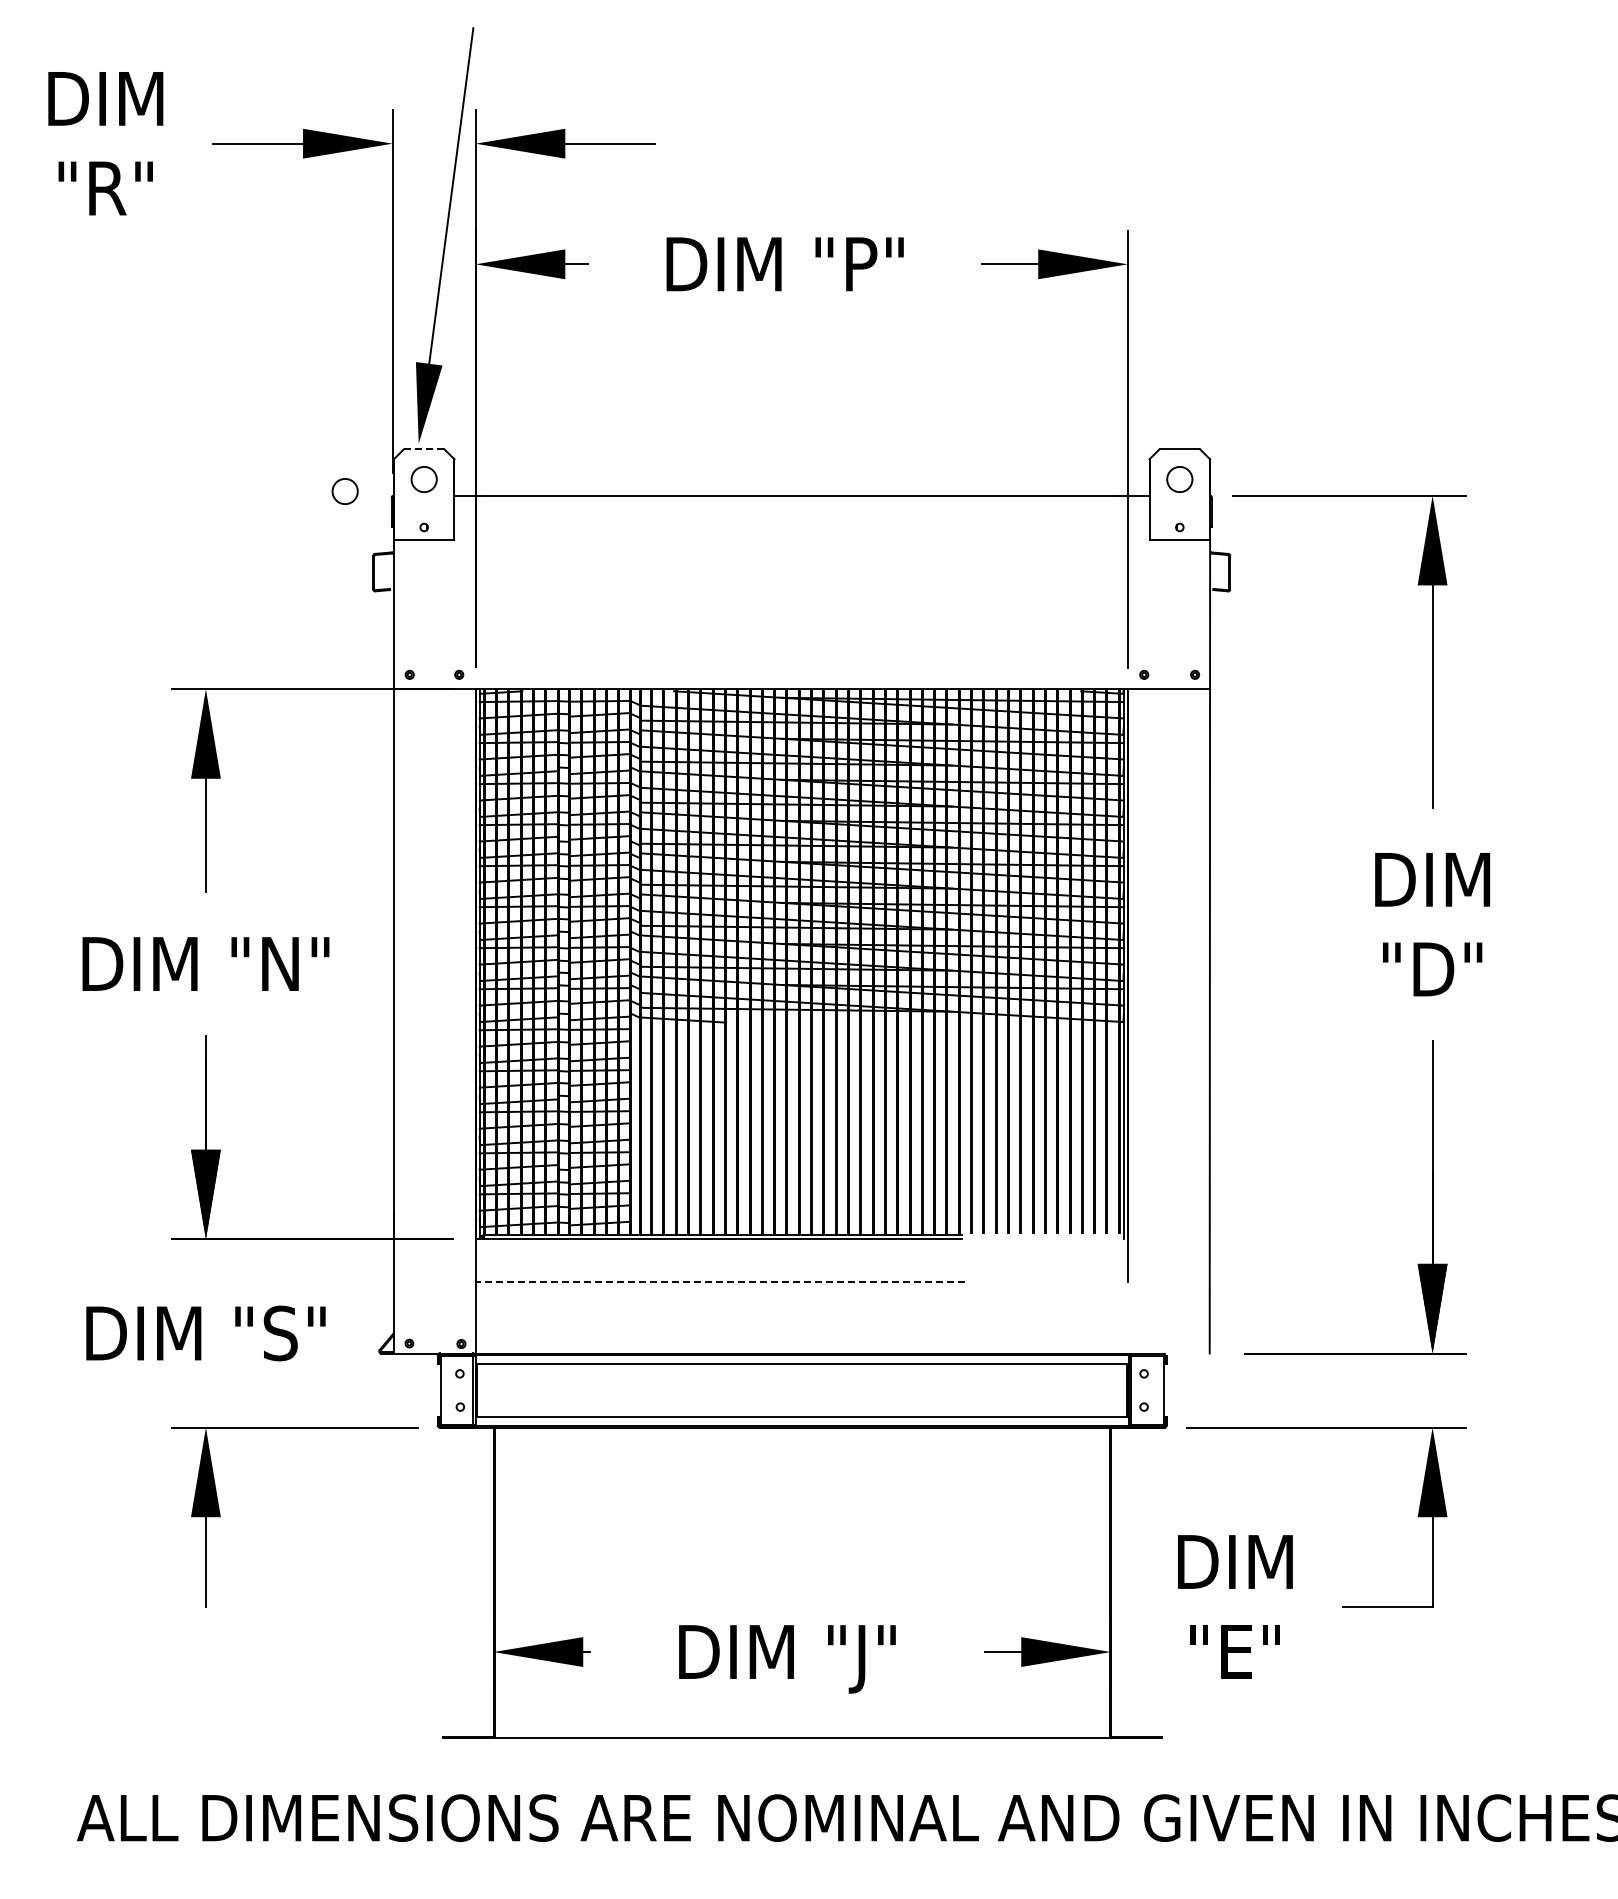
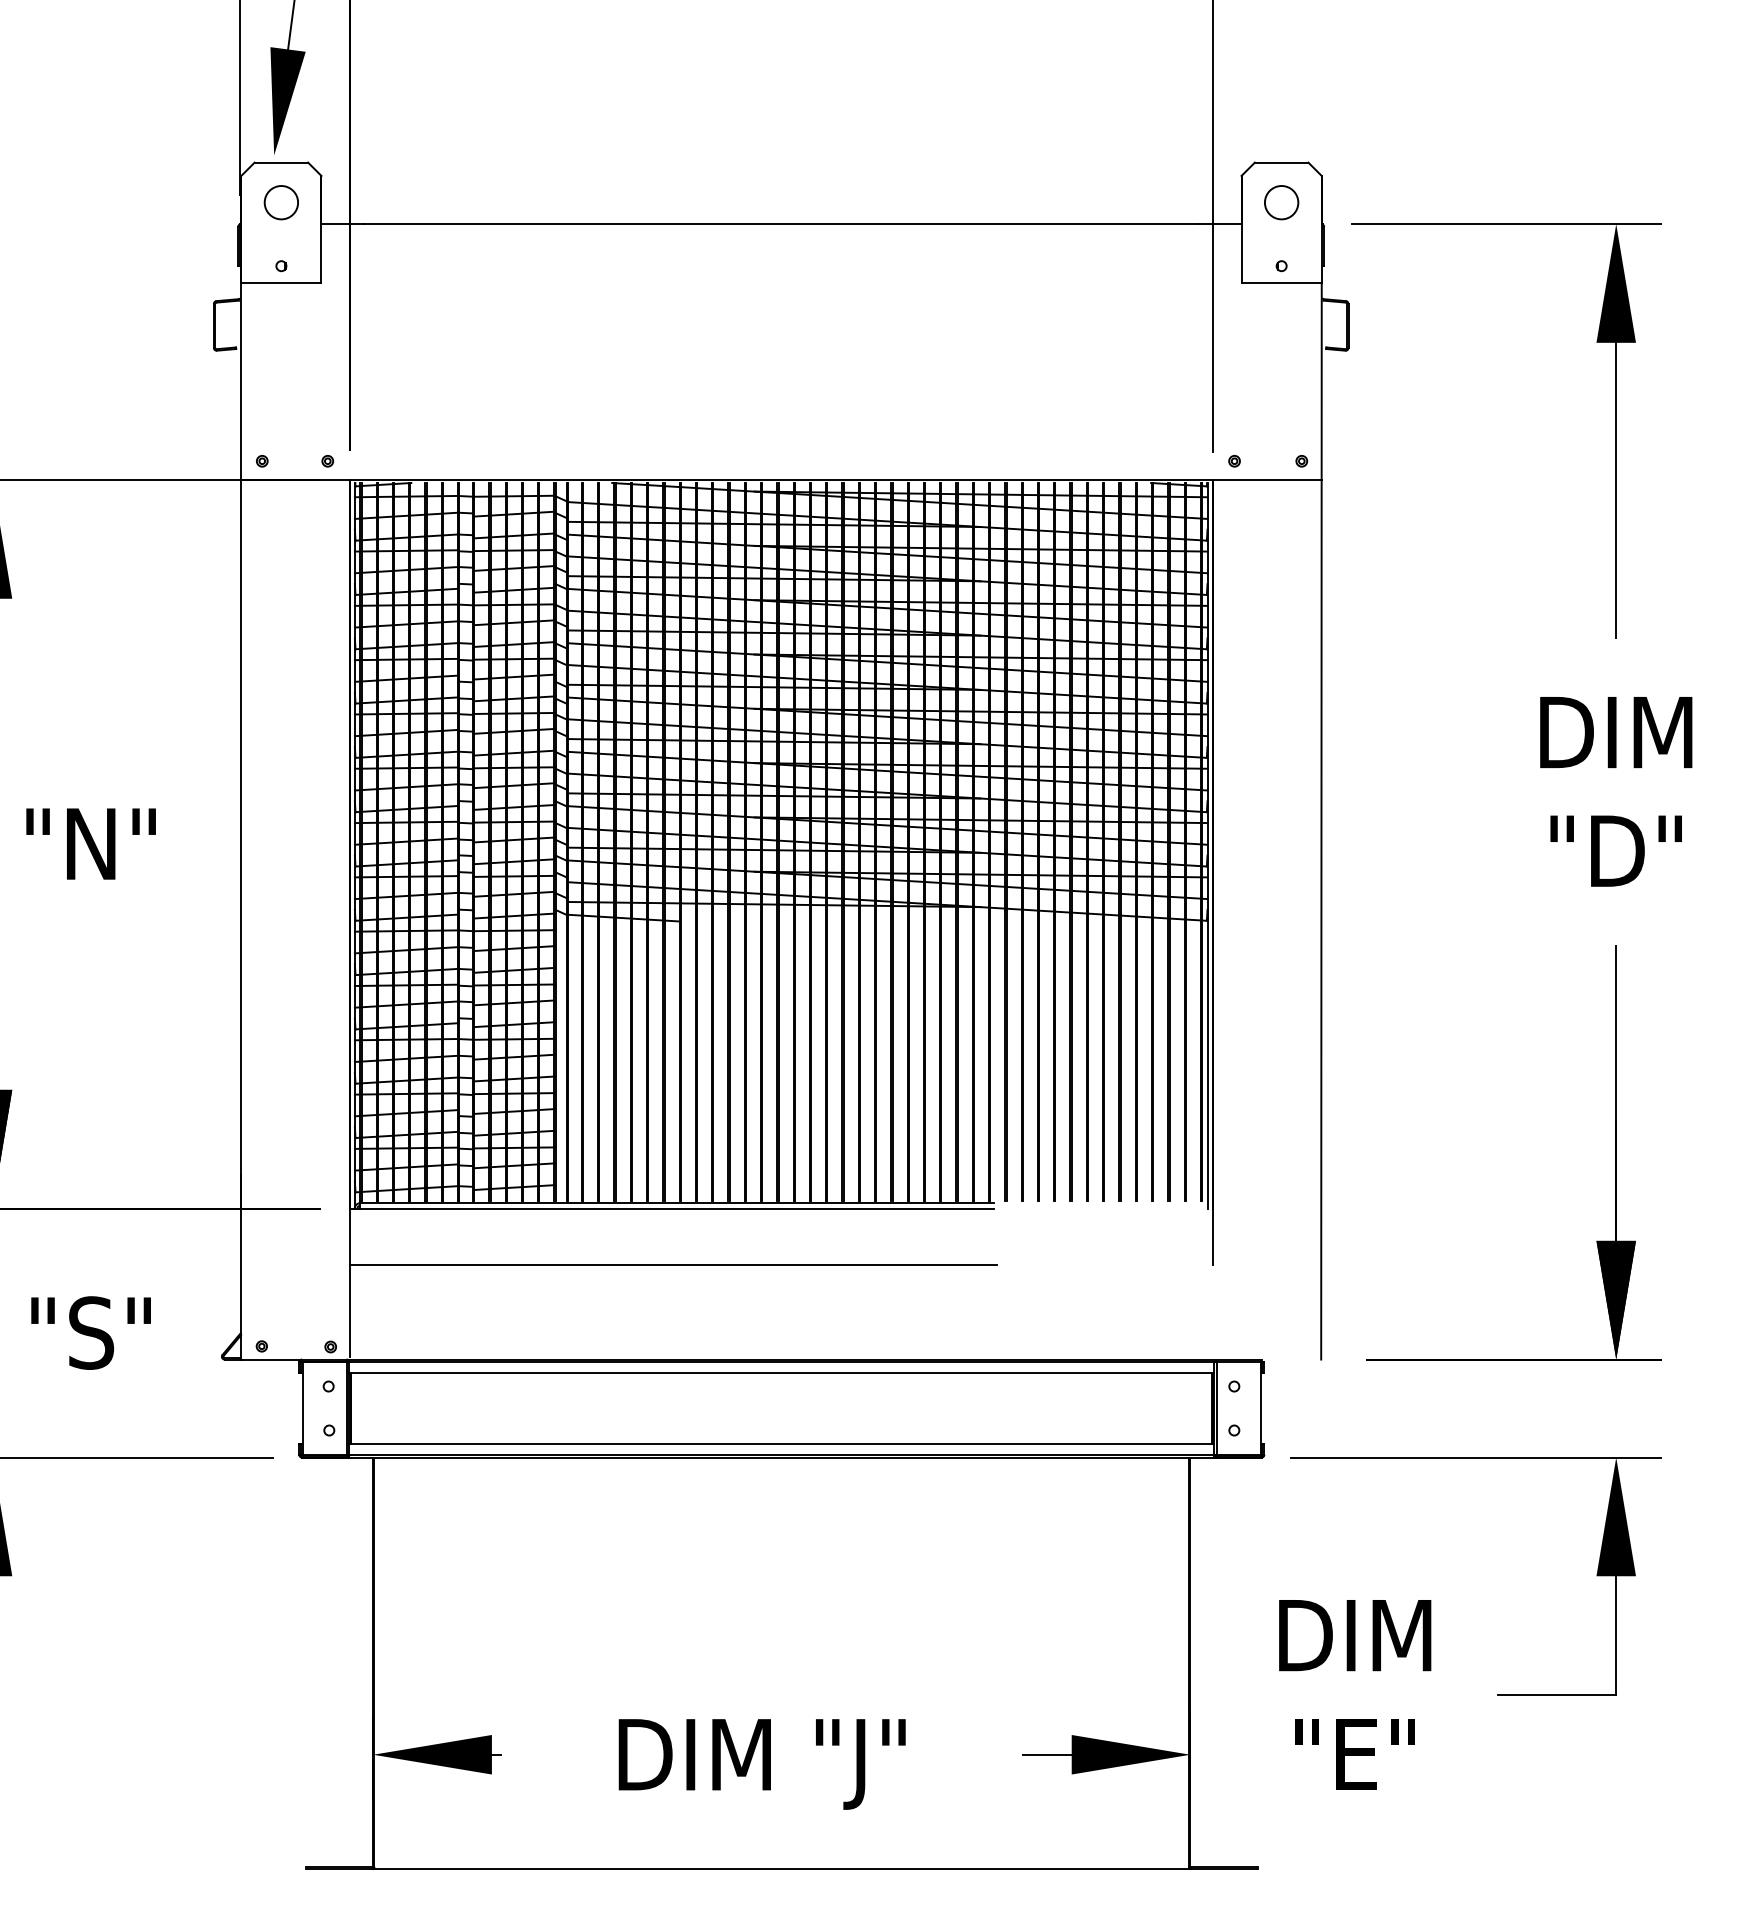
line: (424, 449) -> (281, 162), dashed -> solid
circle: (344, 491) -> (175, 218), removed
line: (720, 1282) -> (673, 1265), dashed -> solid

